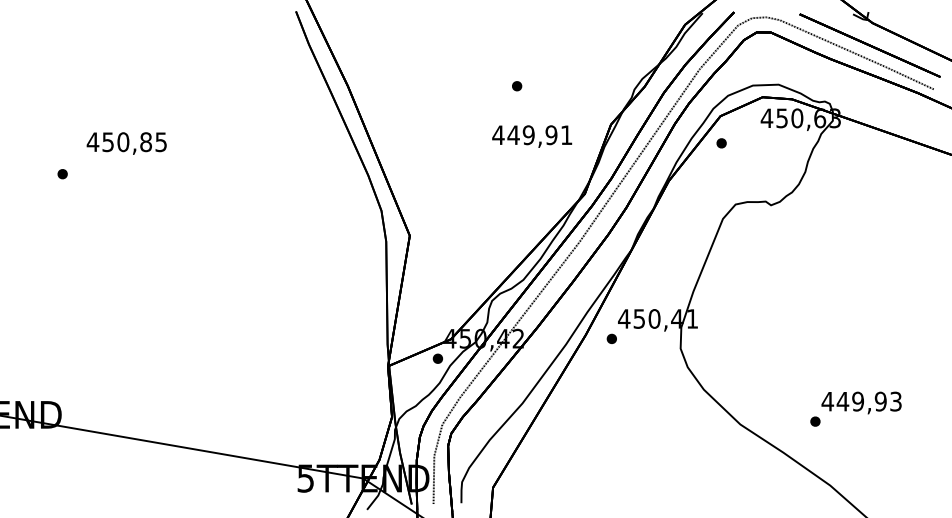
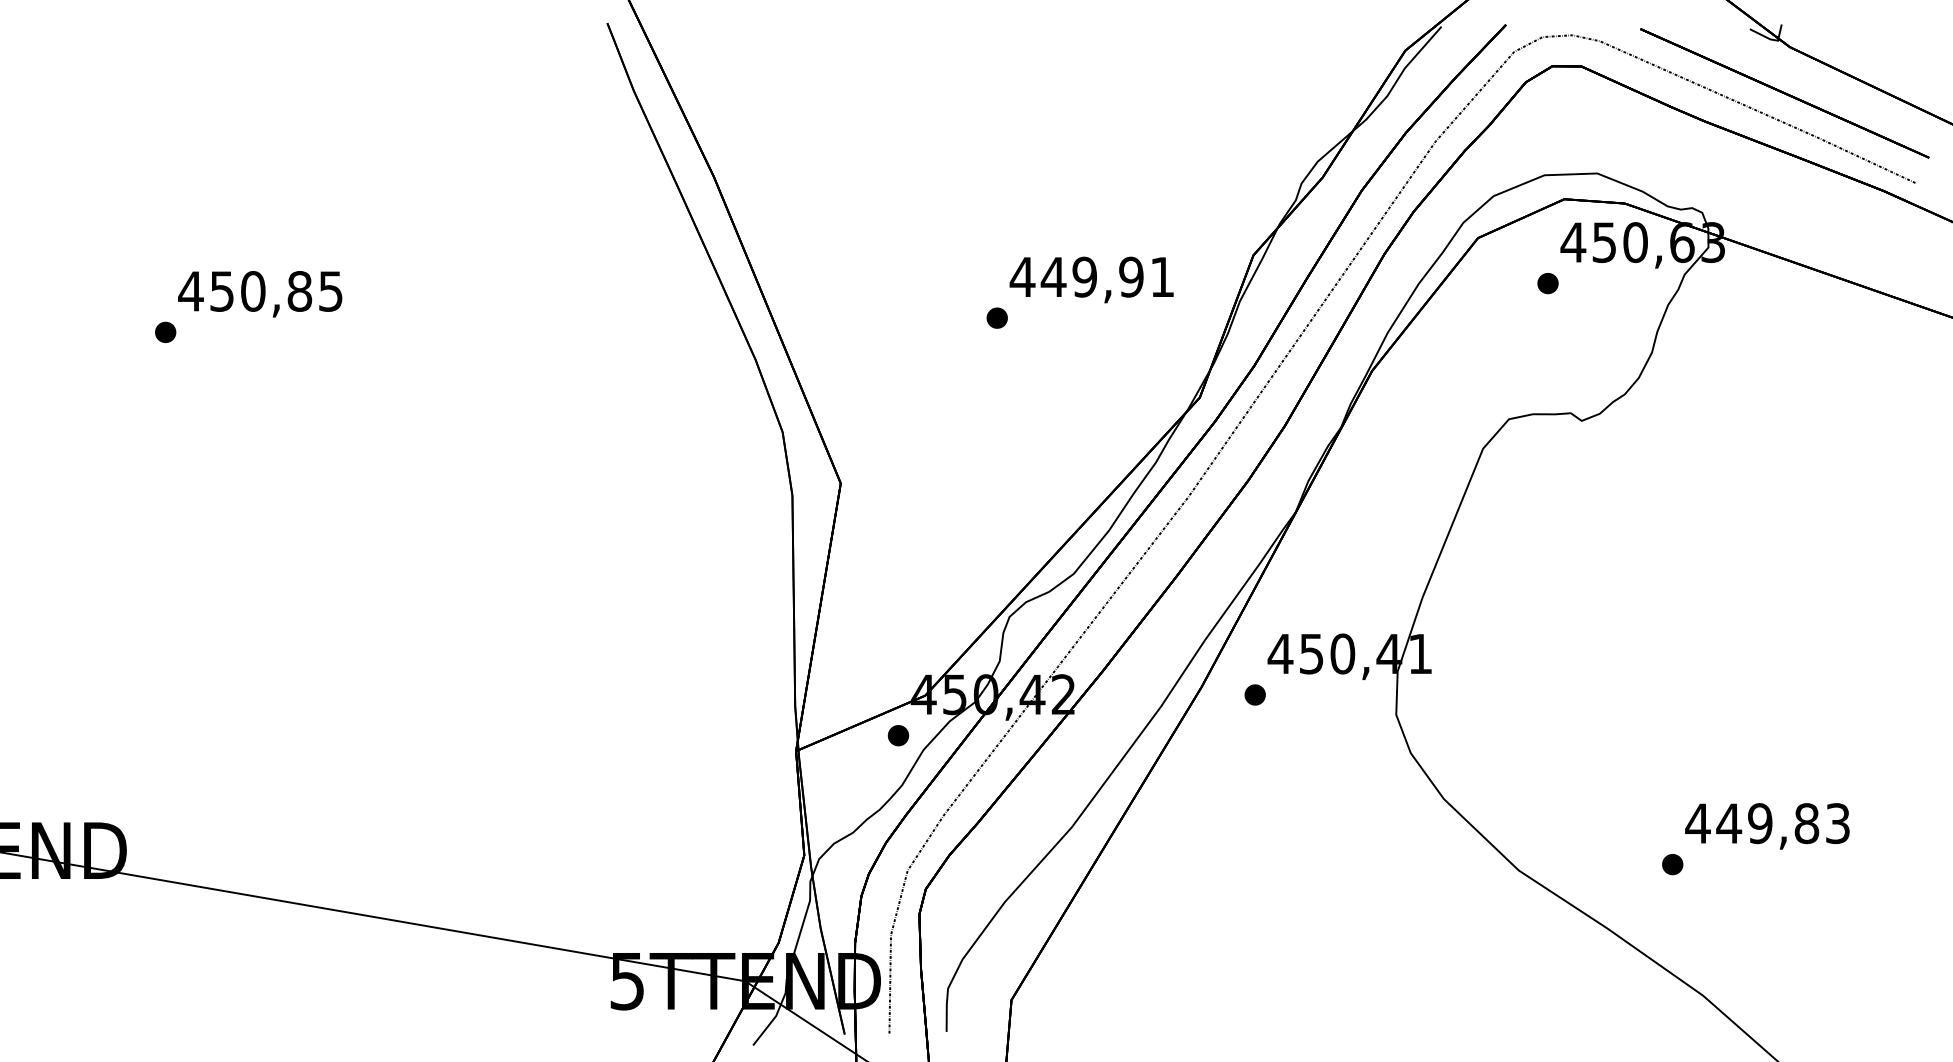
part: (517, 86) -> (998, 318), moved
part: (721, 143) -> (1547, 283), moved
part: (62, 174) -> (165, 333), moved
text: (880, 401) -> (1806, 823), 449,93 -> 449,83

